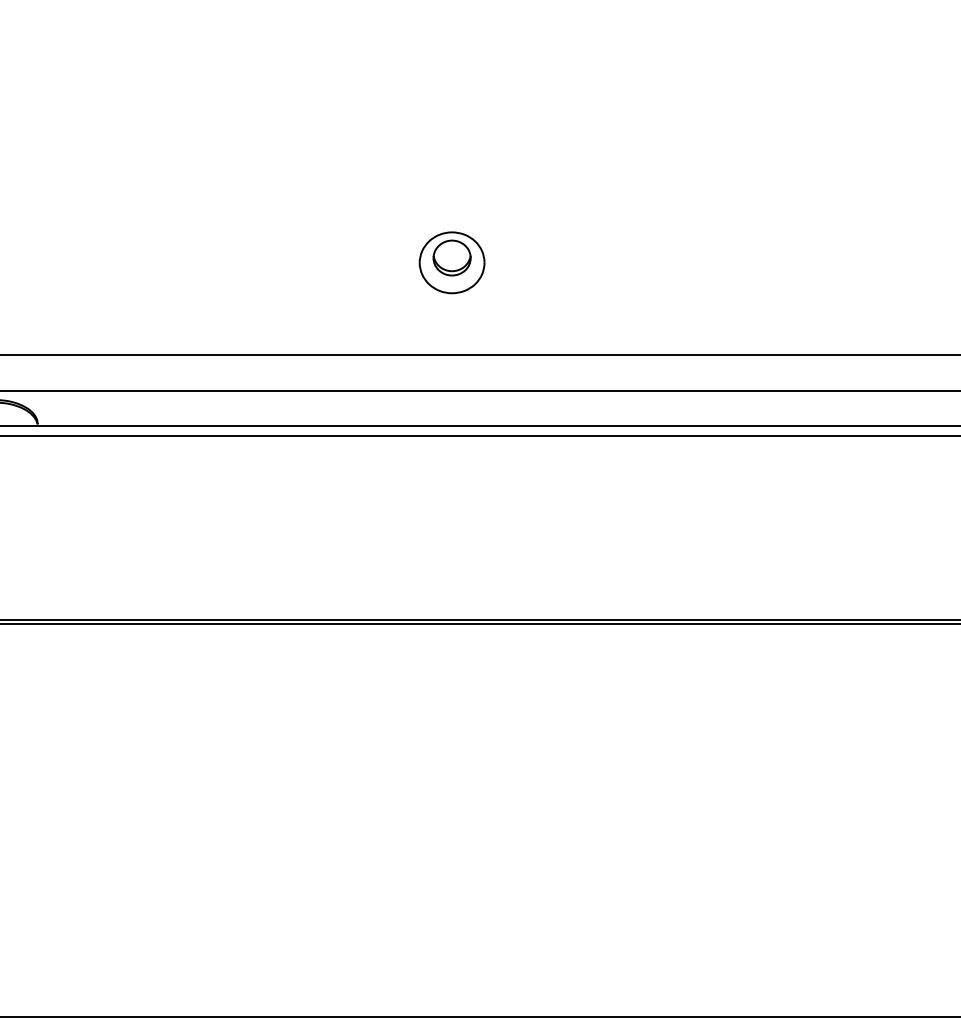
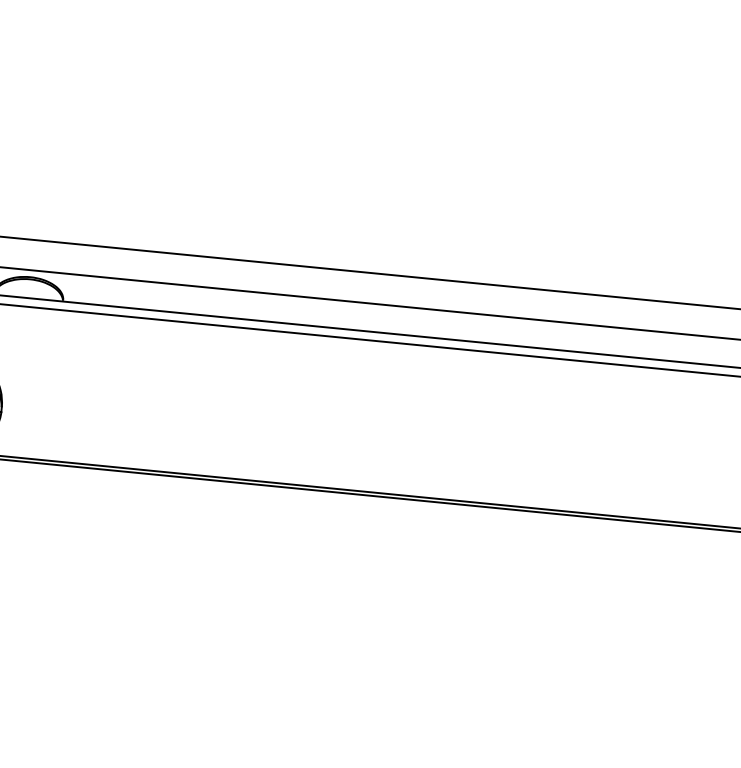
part: (451, 262) -> (414, 201), removed

